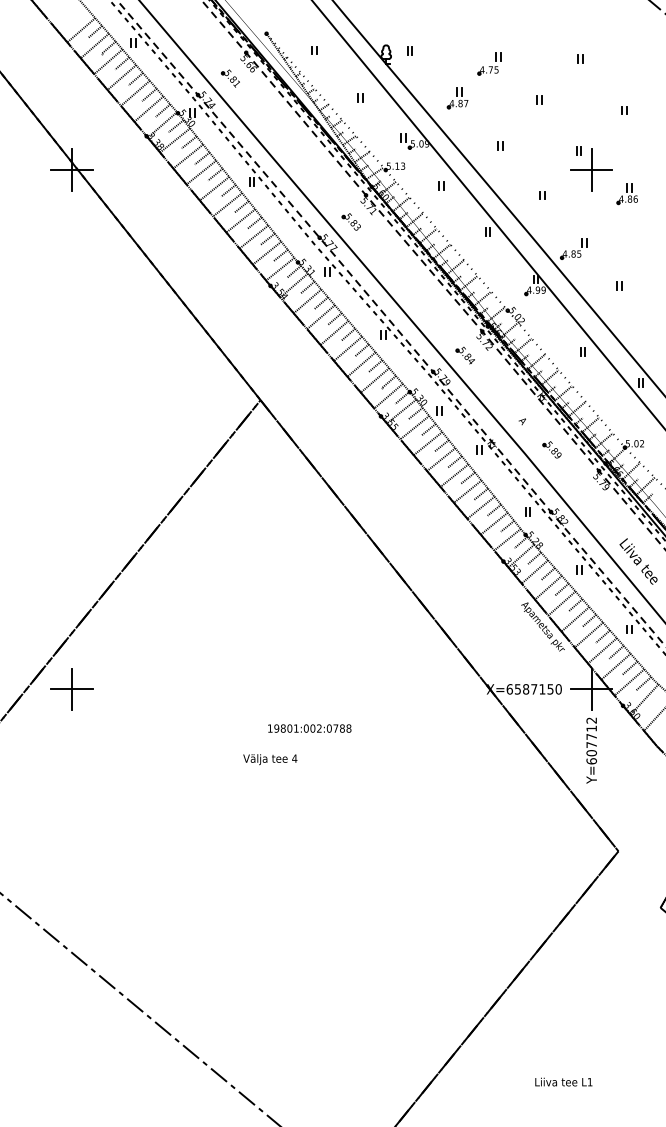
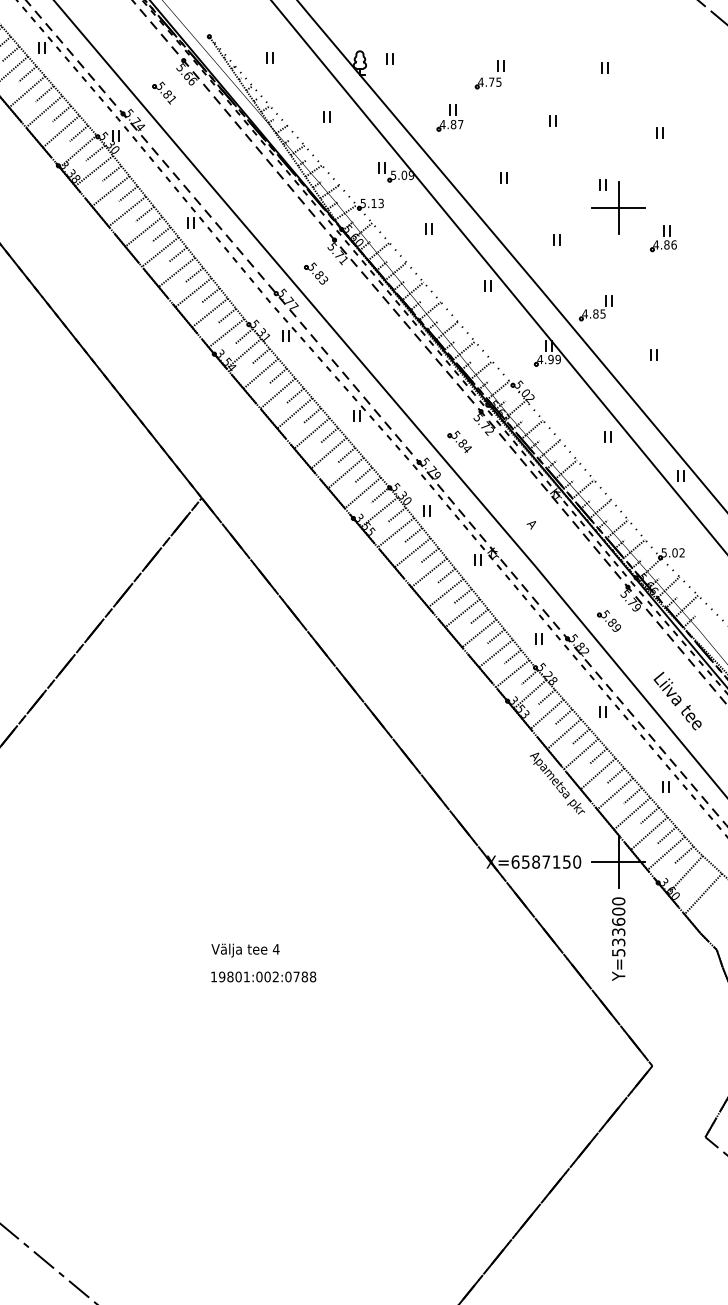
part: (551, 449) -> (608, 620), moved
text: (309, 728) -> (263, 976), moved
text: (591, 740) -> (618, 926), Y=607712 -> Y=533600
text: (270, 759) -> (245, 950), moved

